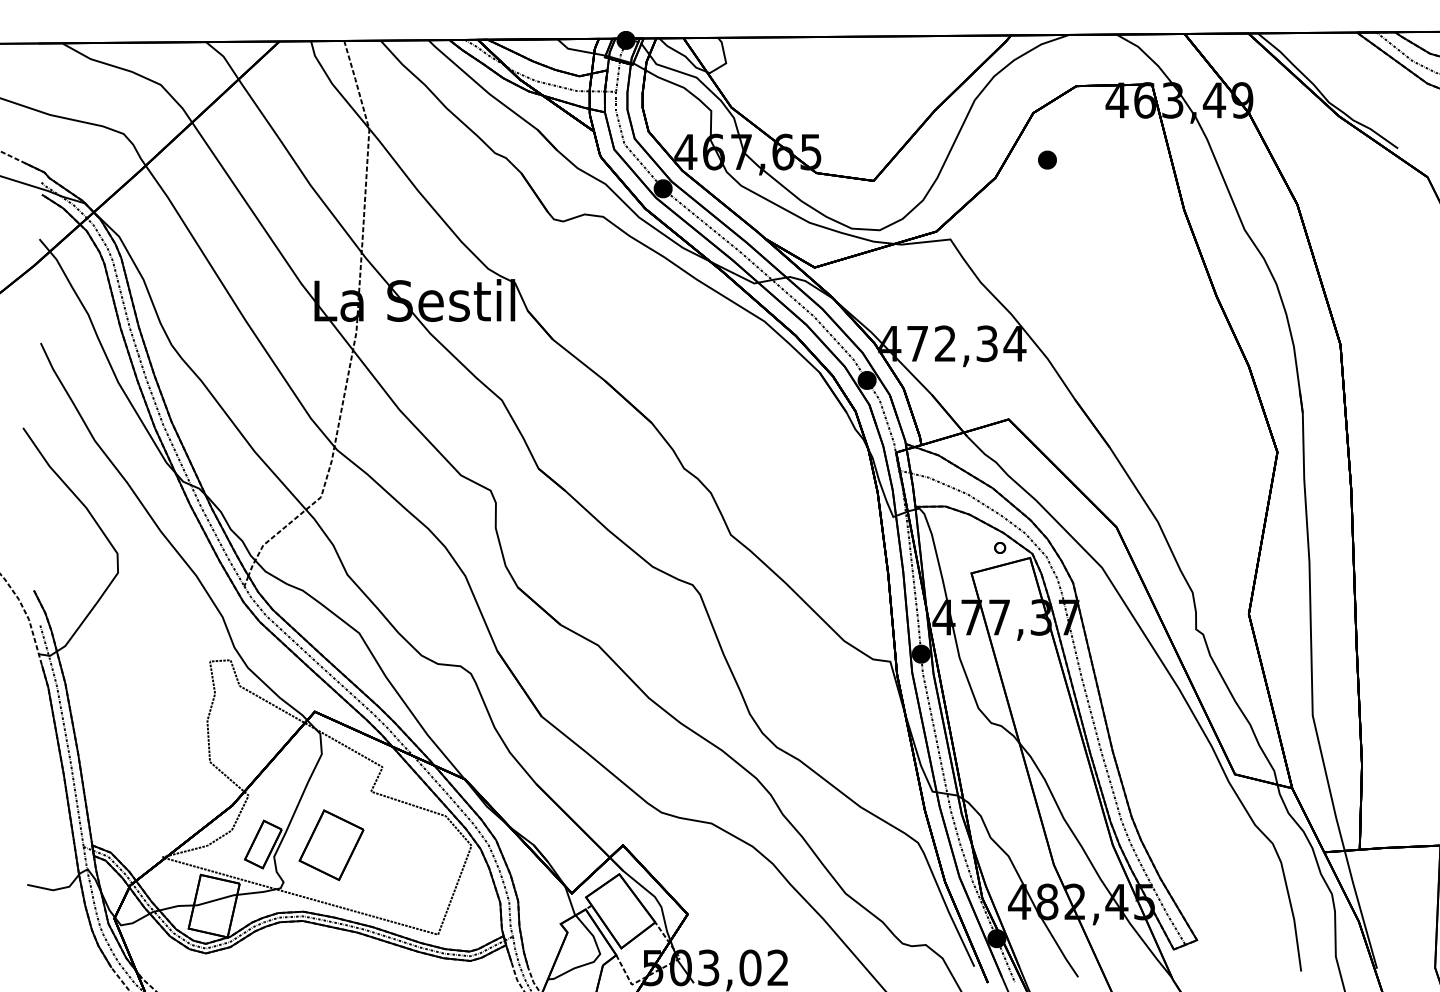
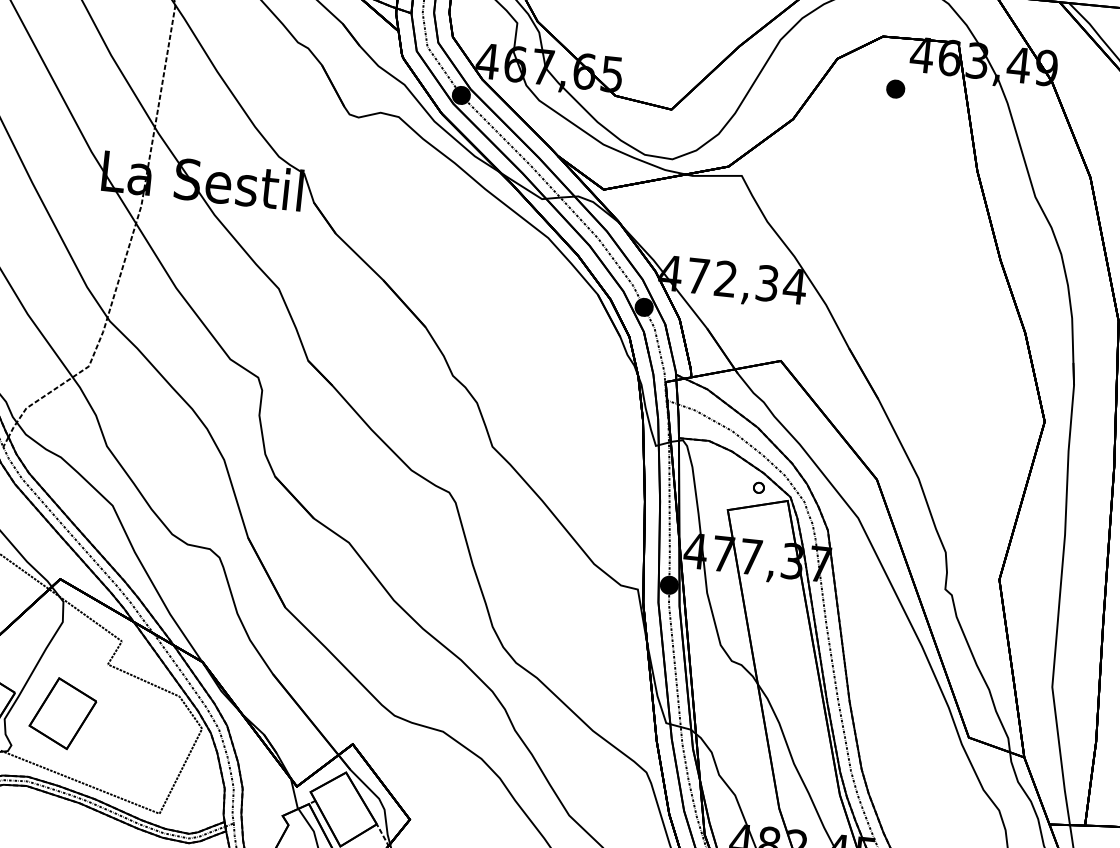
part: (1047, 159) -> (895, 88), moved

